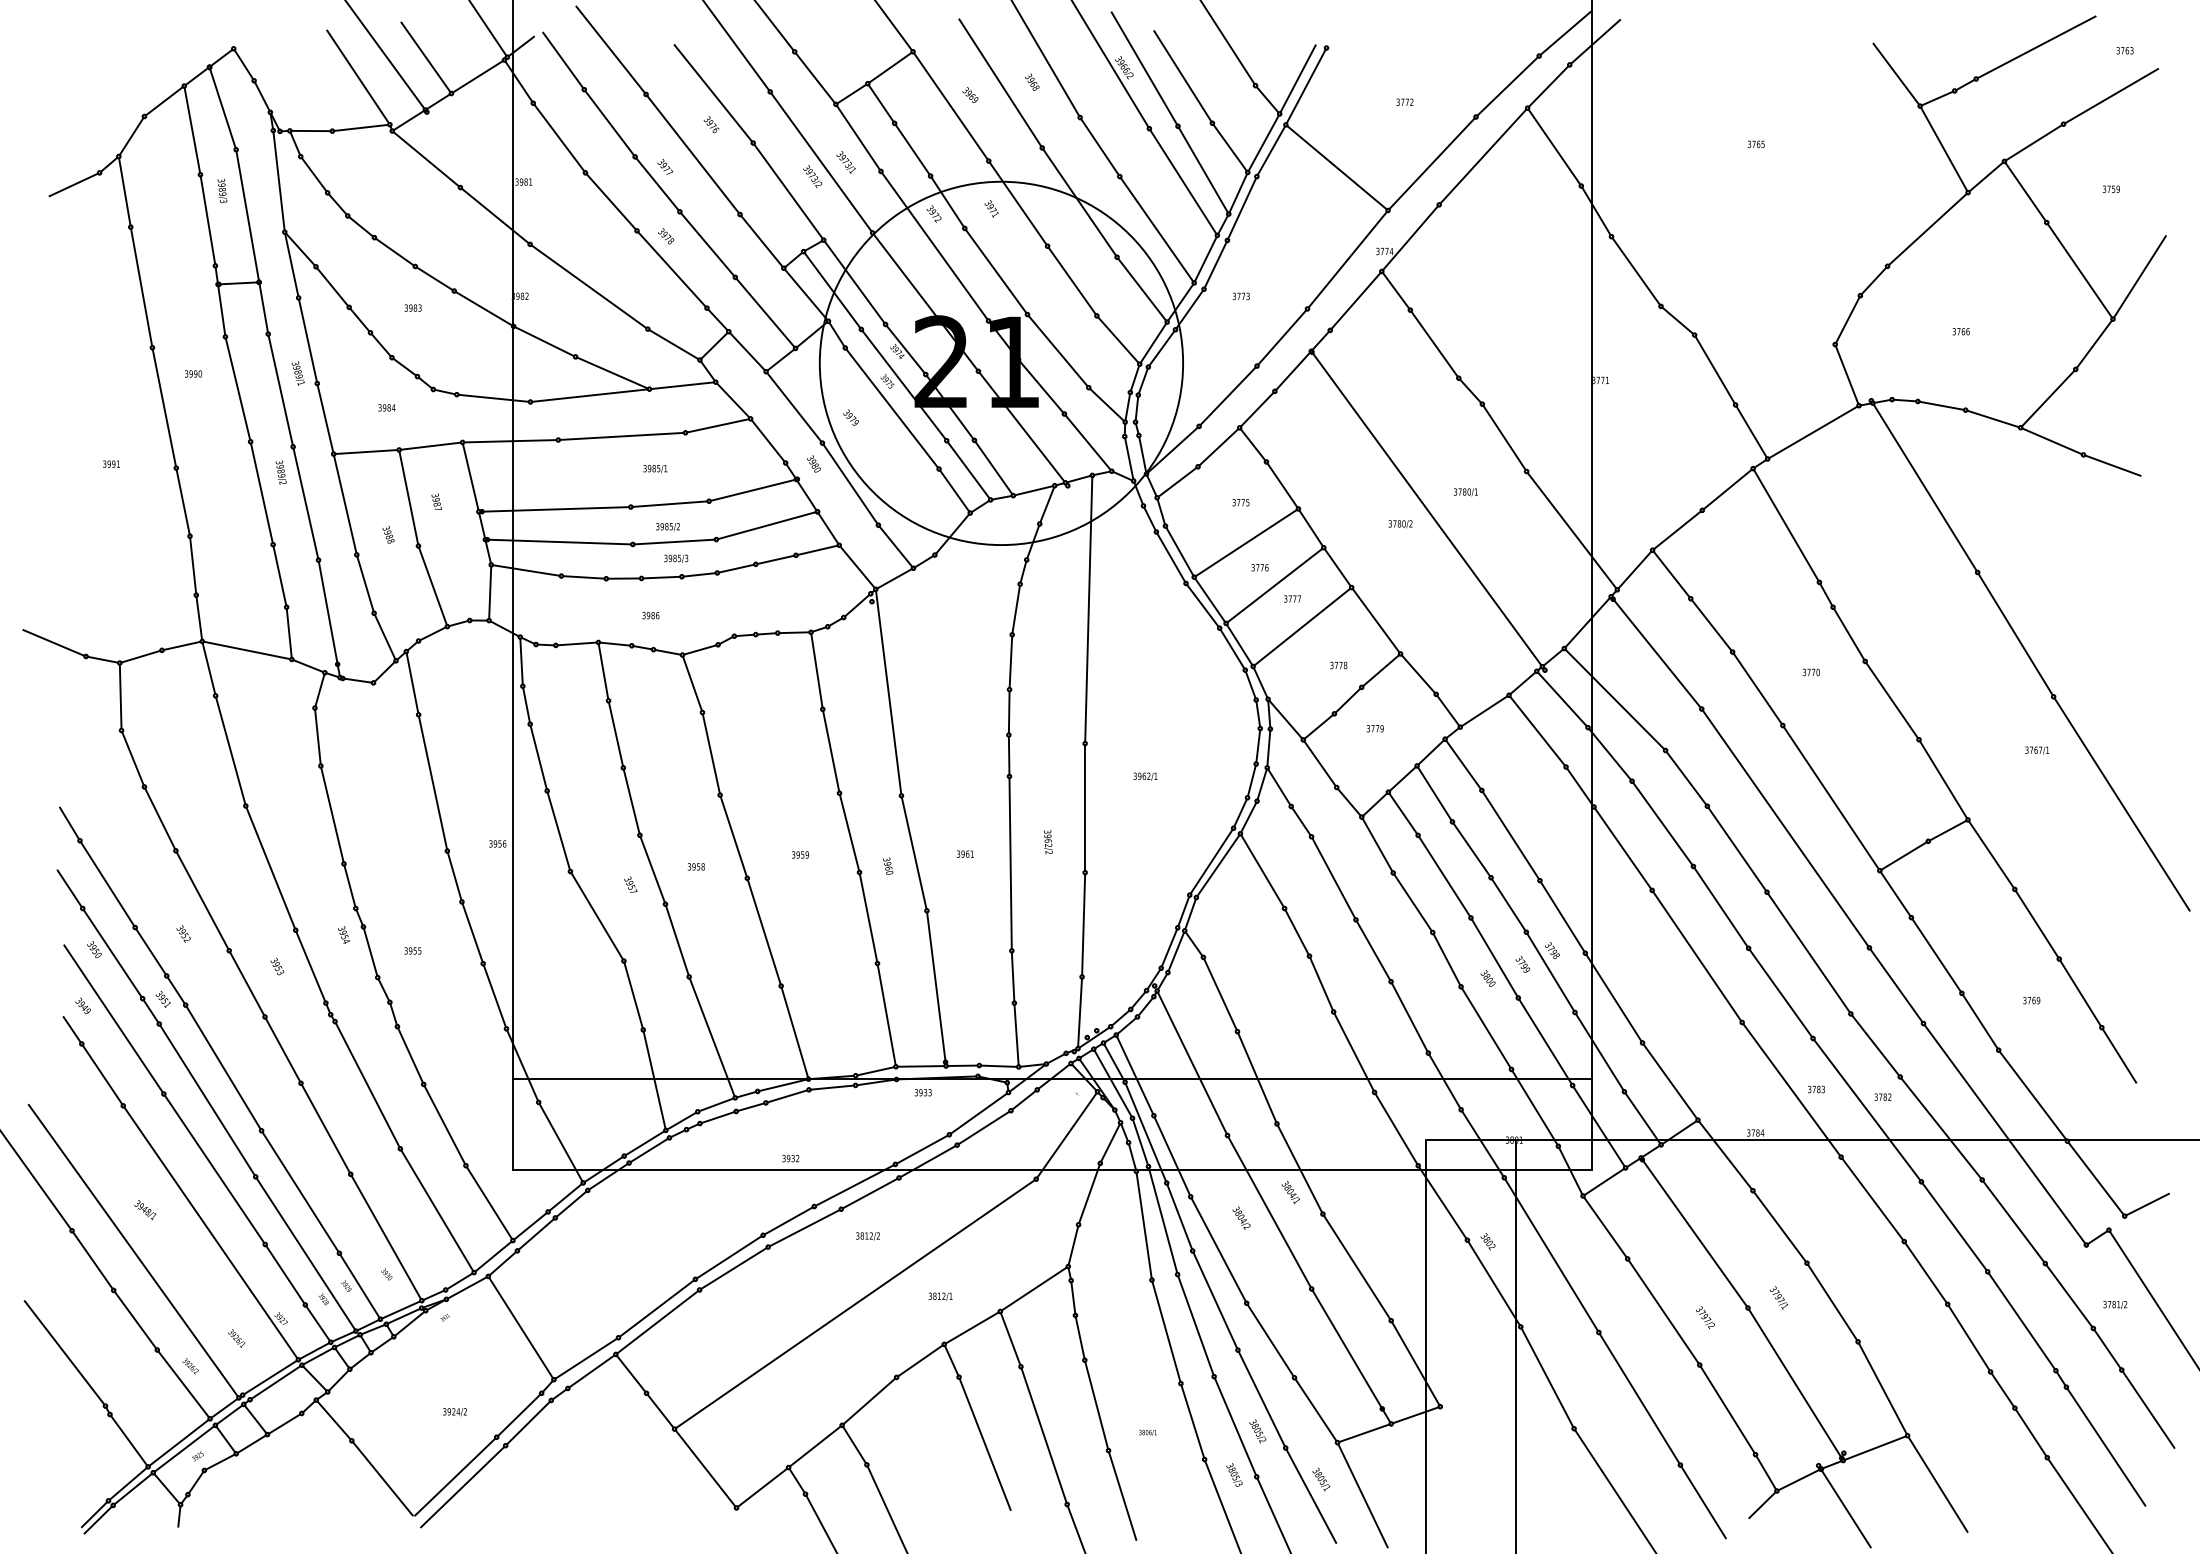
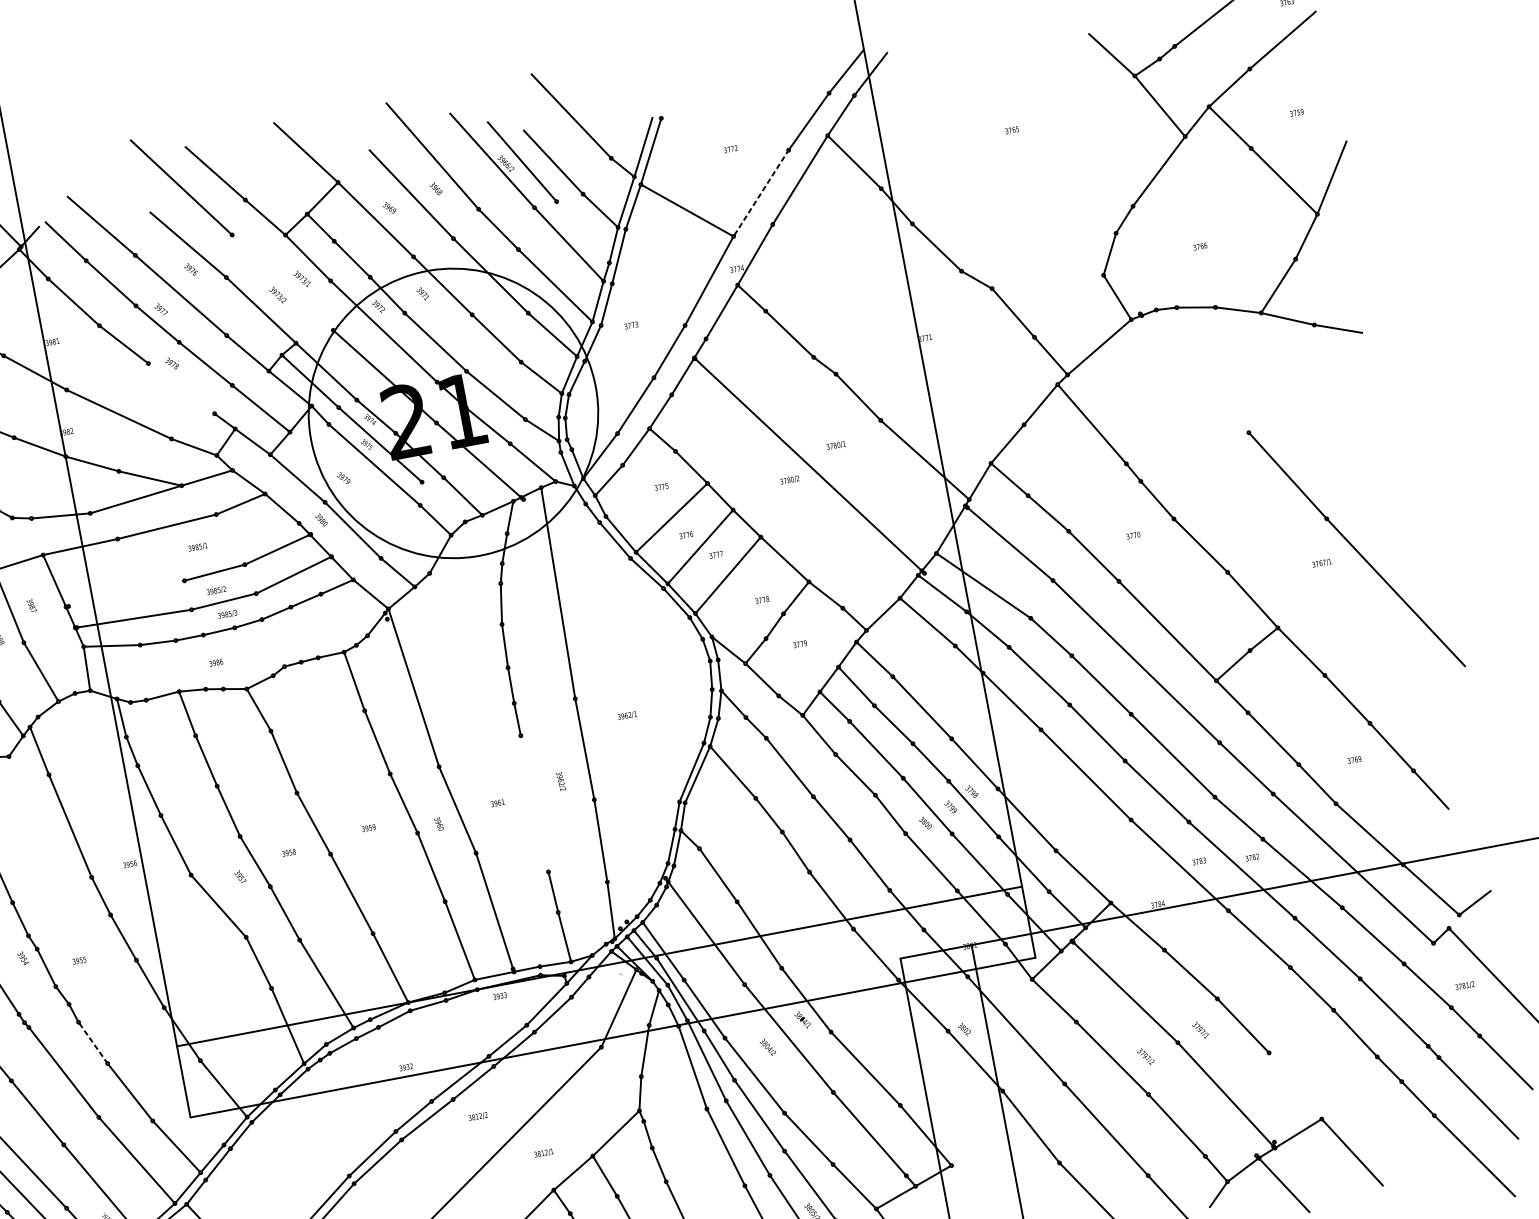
line: (821, 162) -> (282, 282), removed
line: (1432, 163) -> (761, 193), solid -> dashed
line: (1202, 169) -> (582, 231), removed
line: (671, 269) -> (181, 388), removed
line: (968, 470) -> (443, 502), removed
line: (1924, 487) -> (1194, 374), removed
line: (554, 509) -> (125, 593), removed
line: (1010, 863) -> (534, 803), removed
line: (410, 1055) -> (93, 1042), solid -> dashed
line: (1882, 1388) -> (1295, 1085), removed

